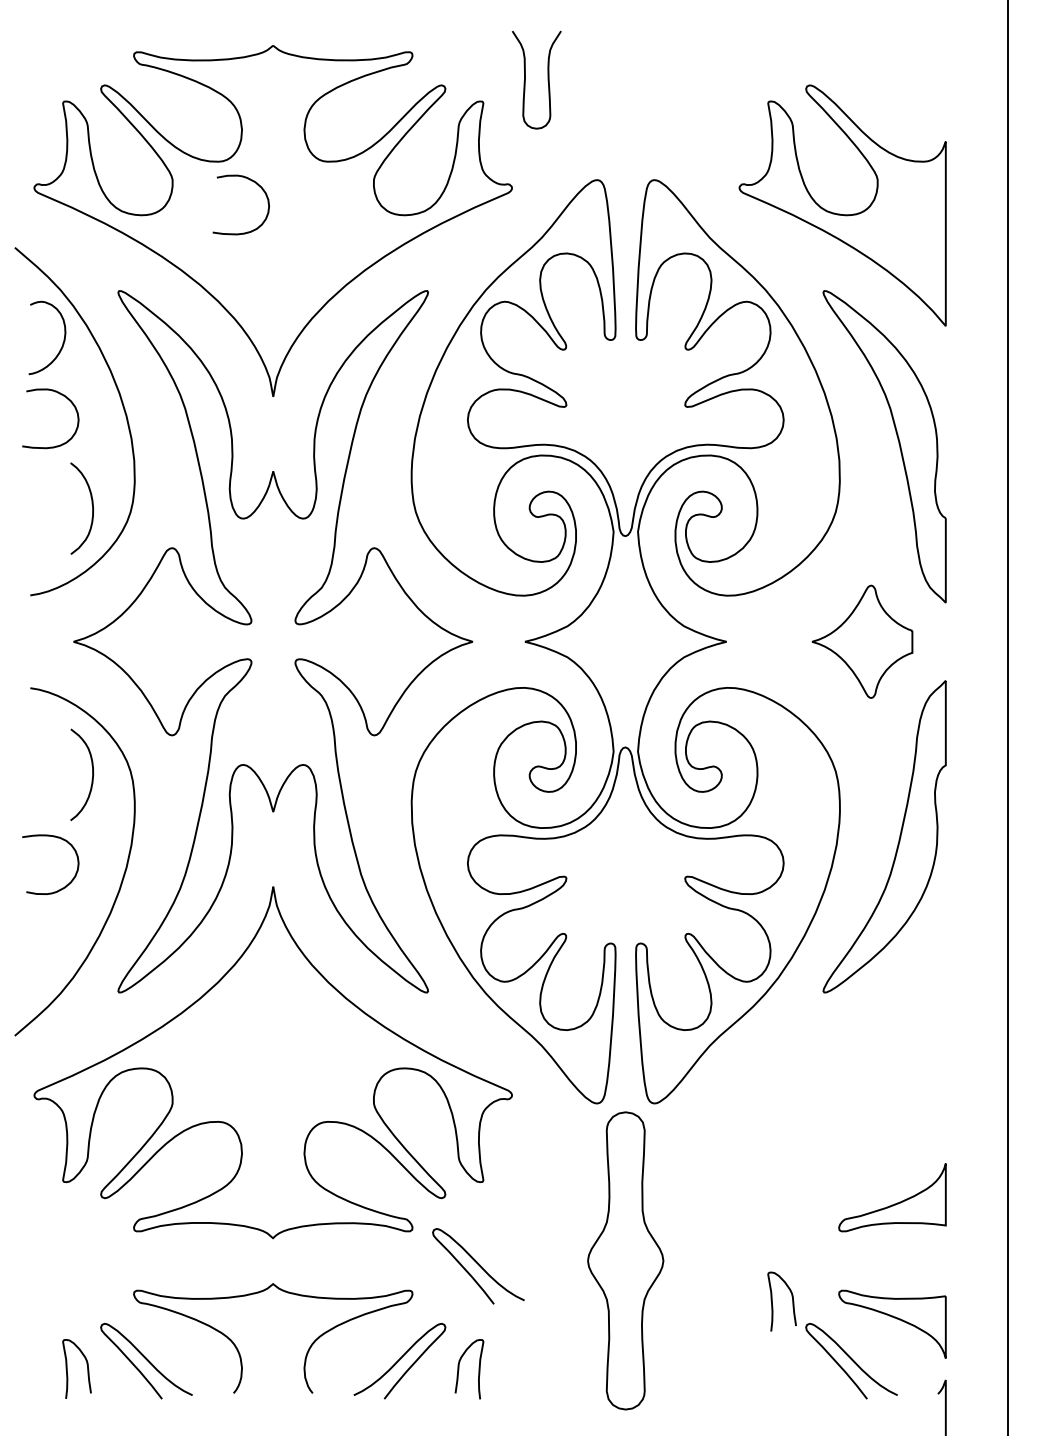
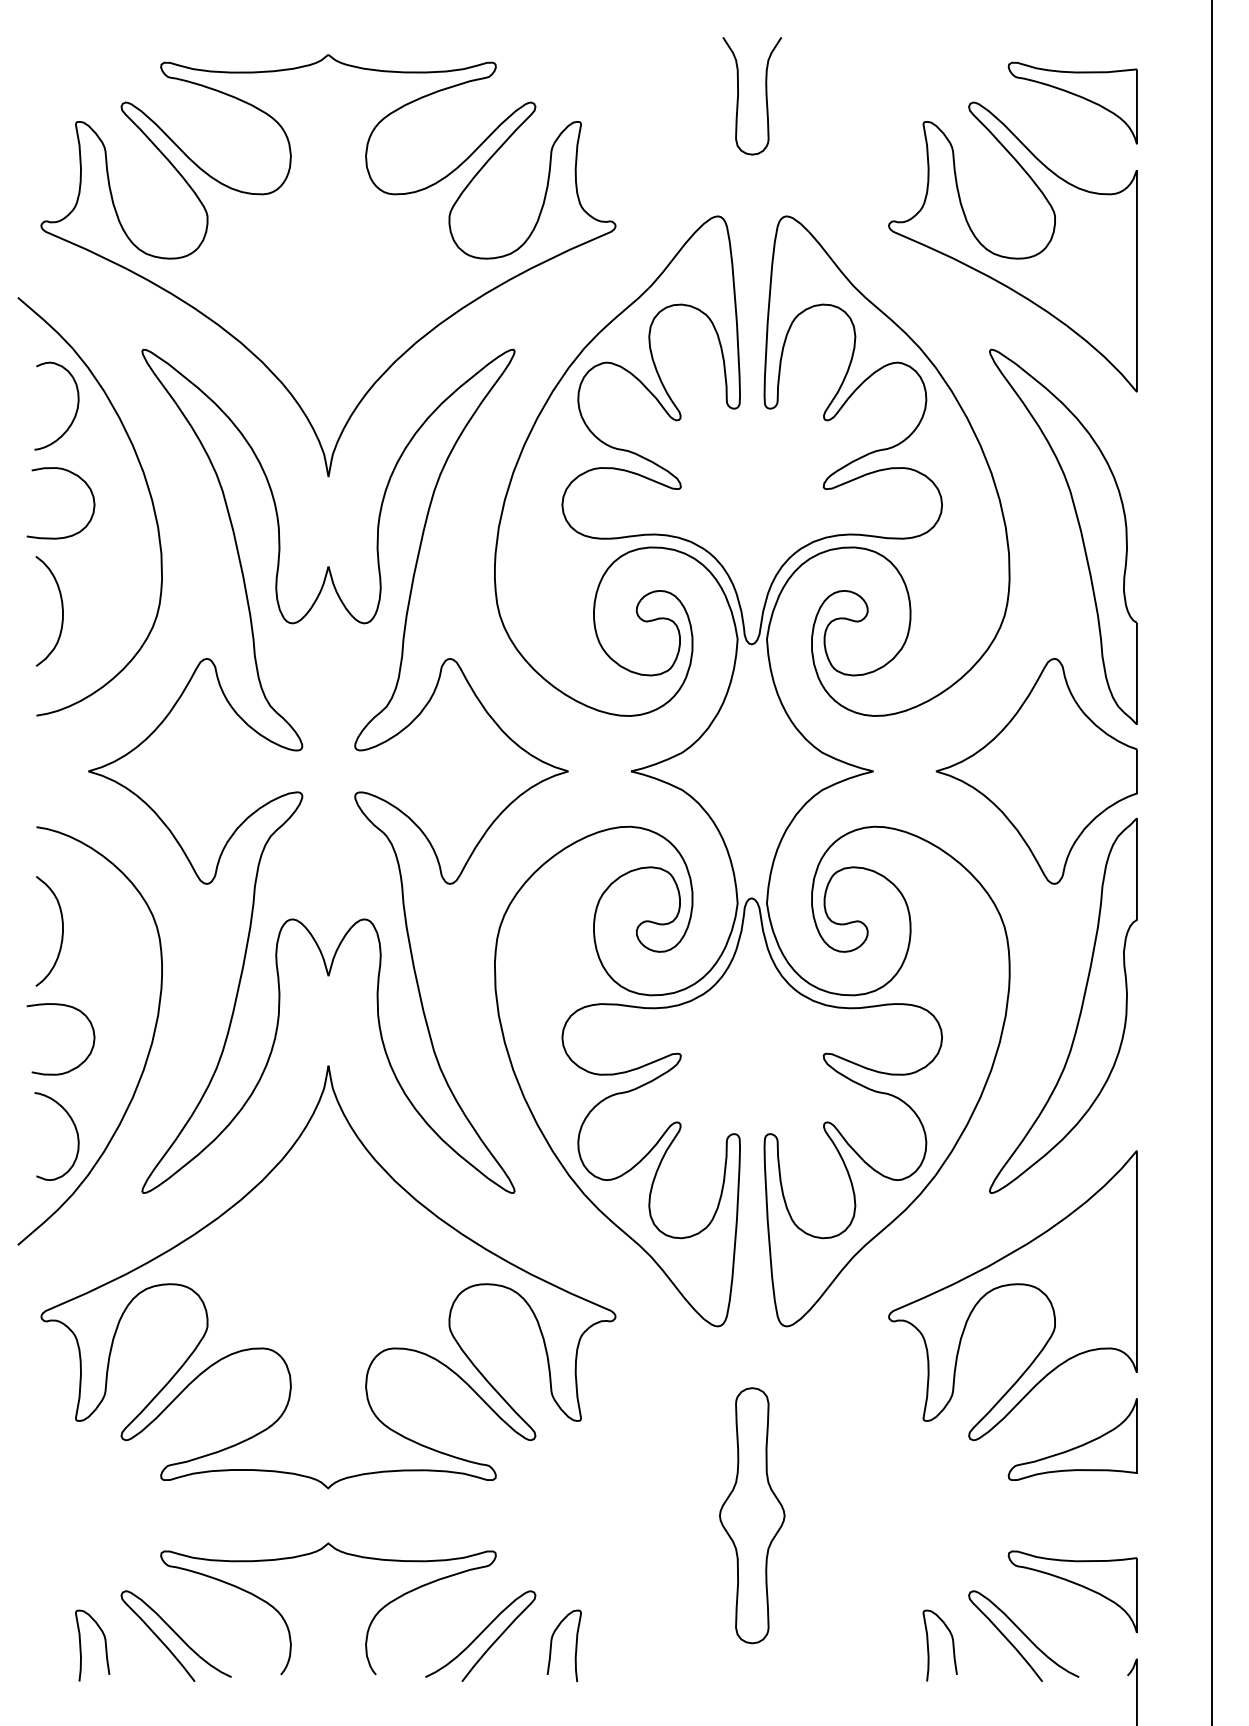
curve: (525, 80) -> (738, 96), moved
part: (895, 80) -> (1076, 96), added
curve: (259, 186) -> (311, 224), removed
curve: (91, 506) -> (61, 608), moved
part: (862, 641) -> (1036, 771), size x1.67
curve: (91, 777) -> (61, 934), moved
curve: (62, 940) -> (75, 1130), added
part: (842, 1069) -> (1012, 1285), added
part: (625, 1260) -> (752, 1515), size x0.71
curve: (477, 1264) -> (574, 1520), removed
curve: (772, 1301) -> (928, 1645), moved

